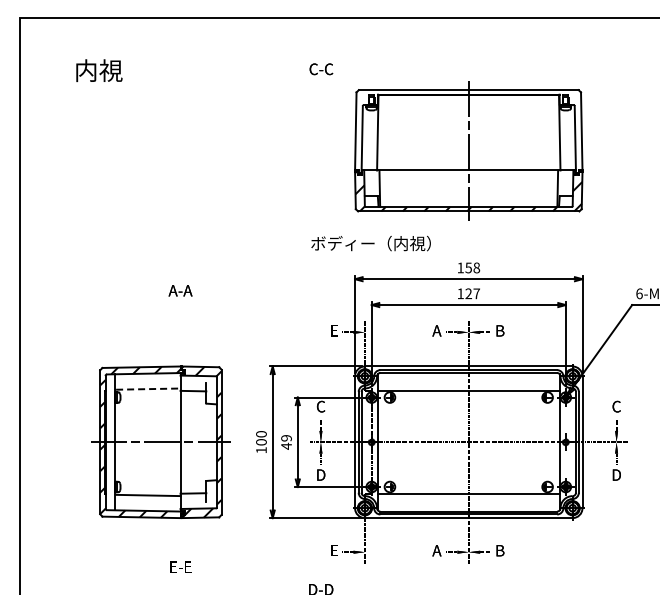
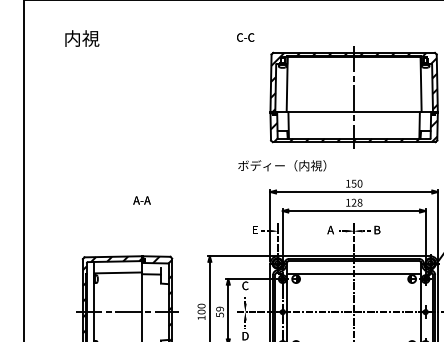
hatch: (468, 130) -> (353, 82), added
text: (476, 268) -> (359, 184), 158 -> 150
text: (476, 293) -> (359, 202), 127 -> 128
line: (148, 389) -> (118, 273), dashed -> solid
text: (286, 445) -> (220, 314), 49 -> 59

